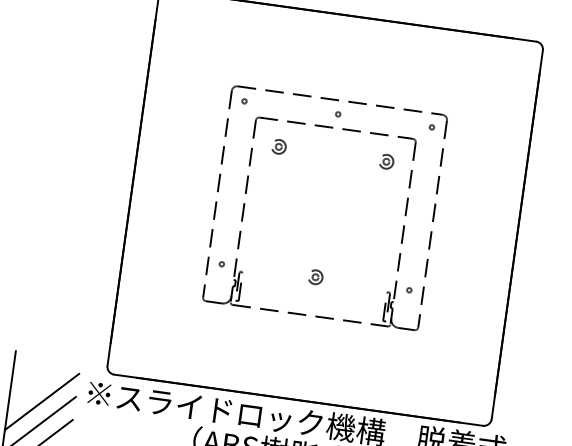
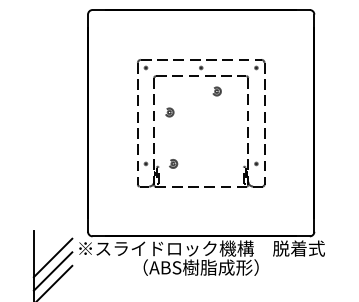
part: (278, 146) -> (169, 112), moved
part: (385, 161) -> (216, 91), moved
part: (316, 276) -> (173, 163), moved

